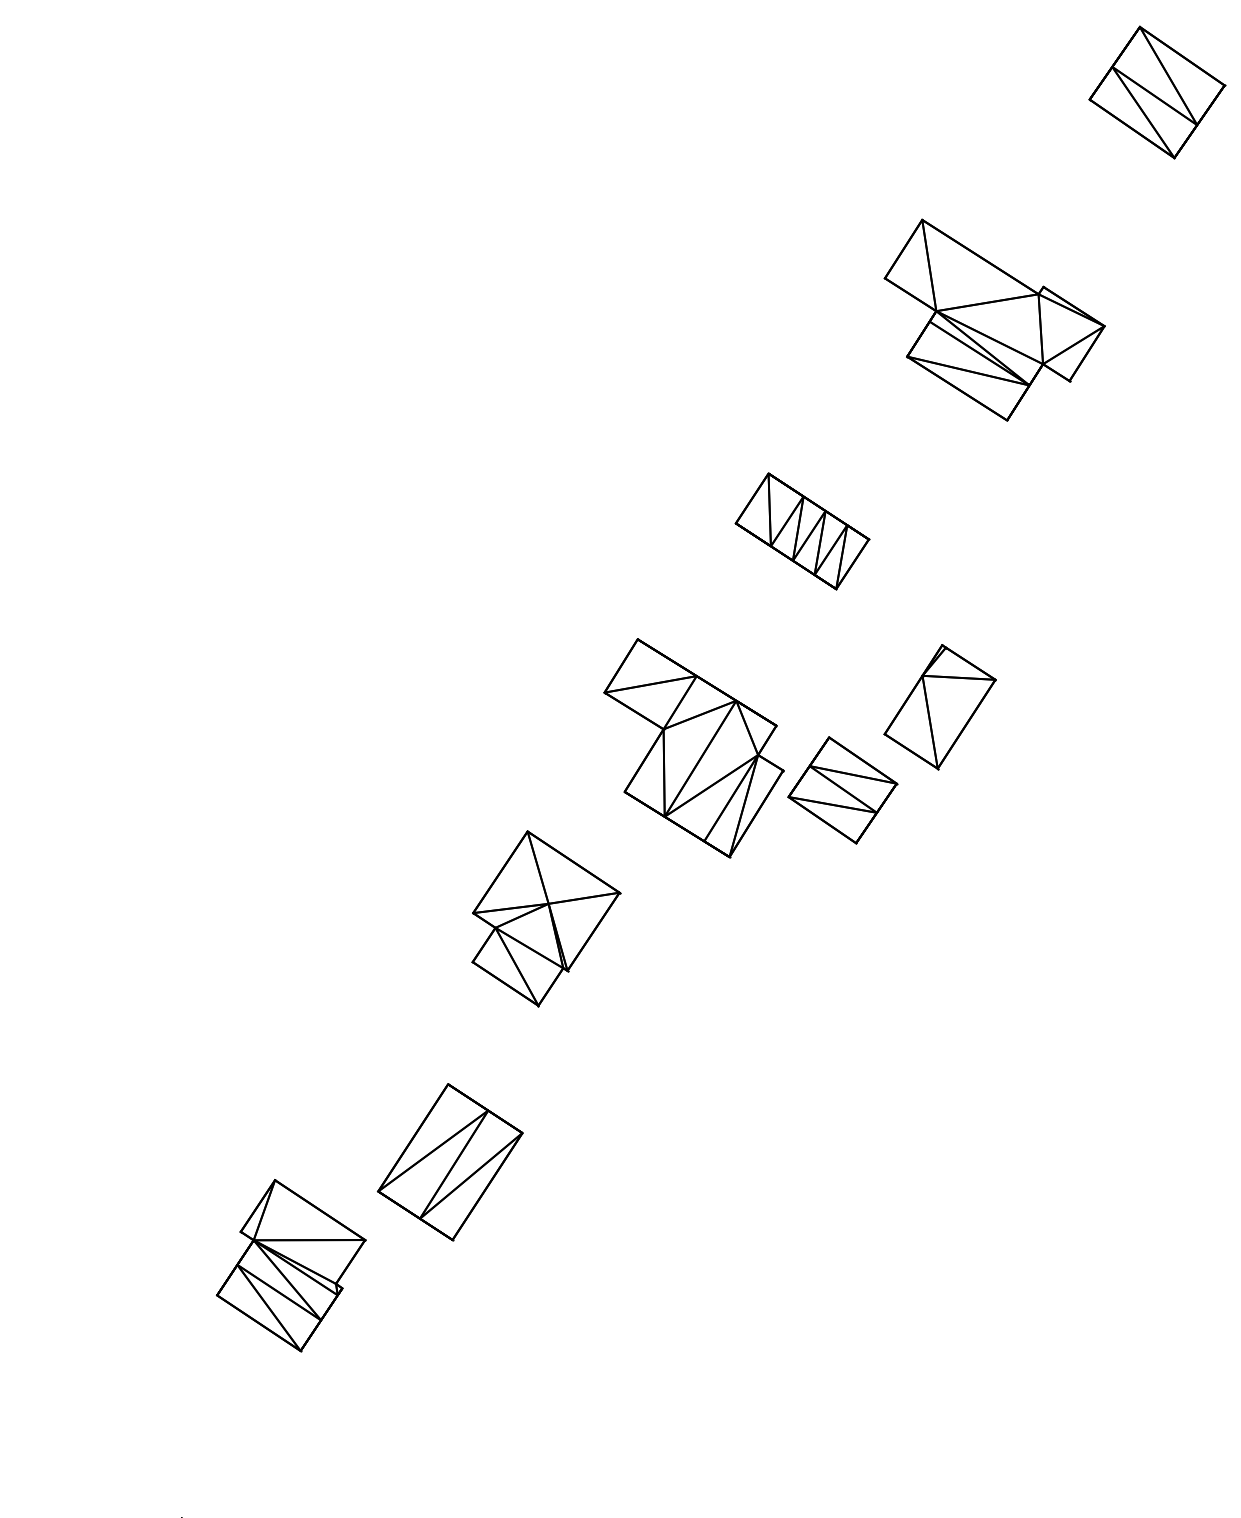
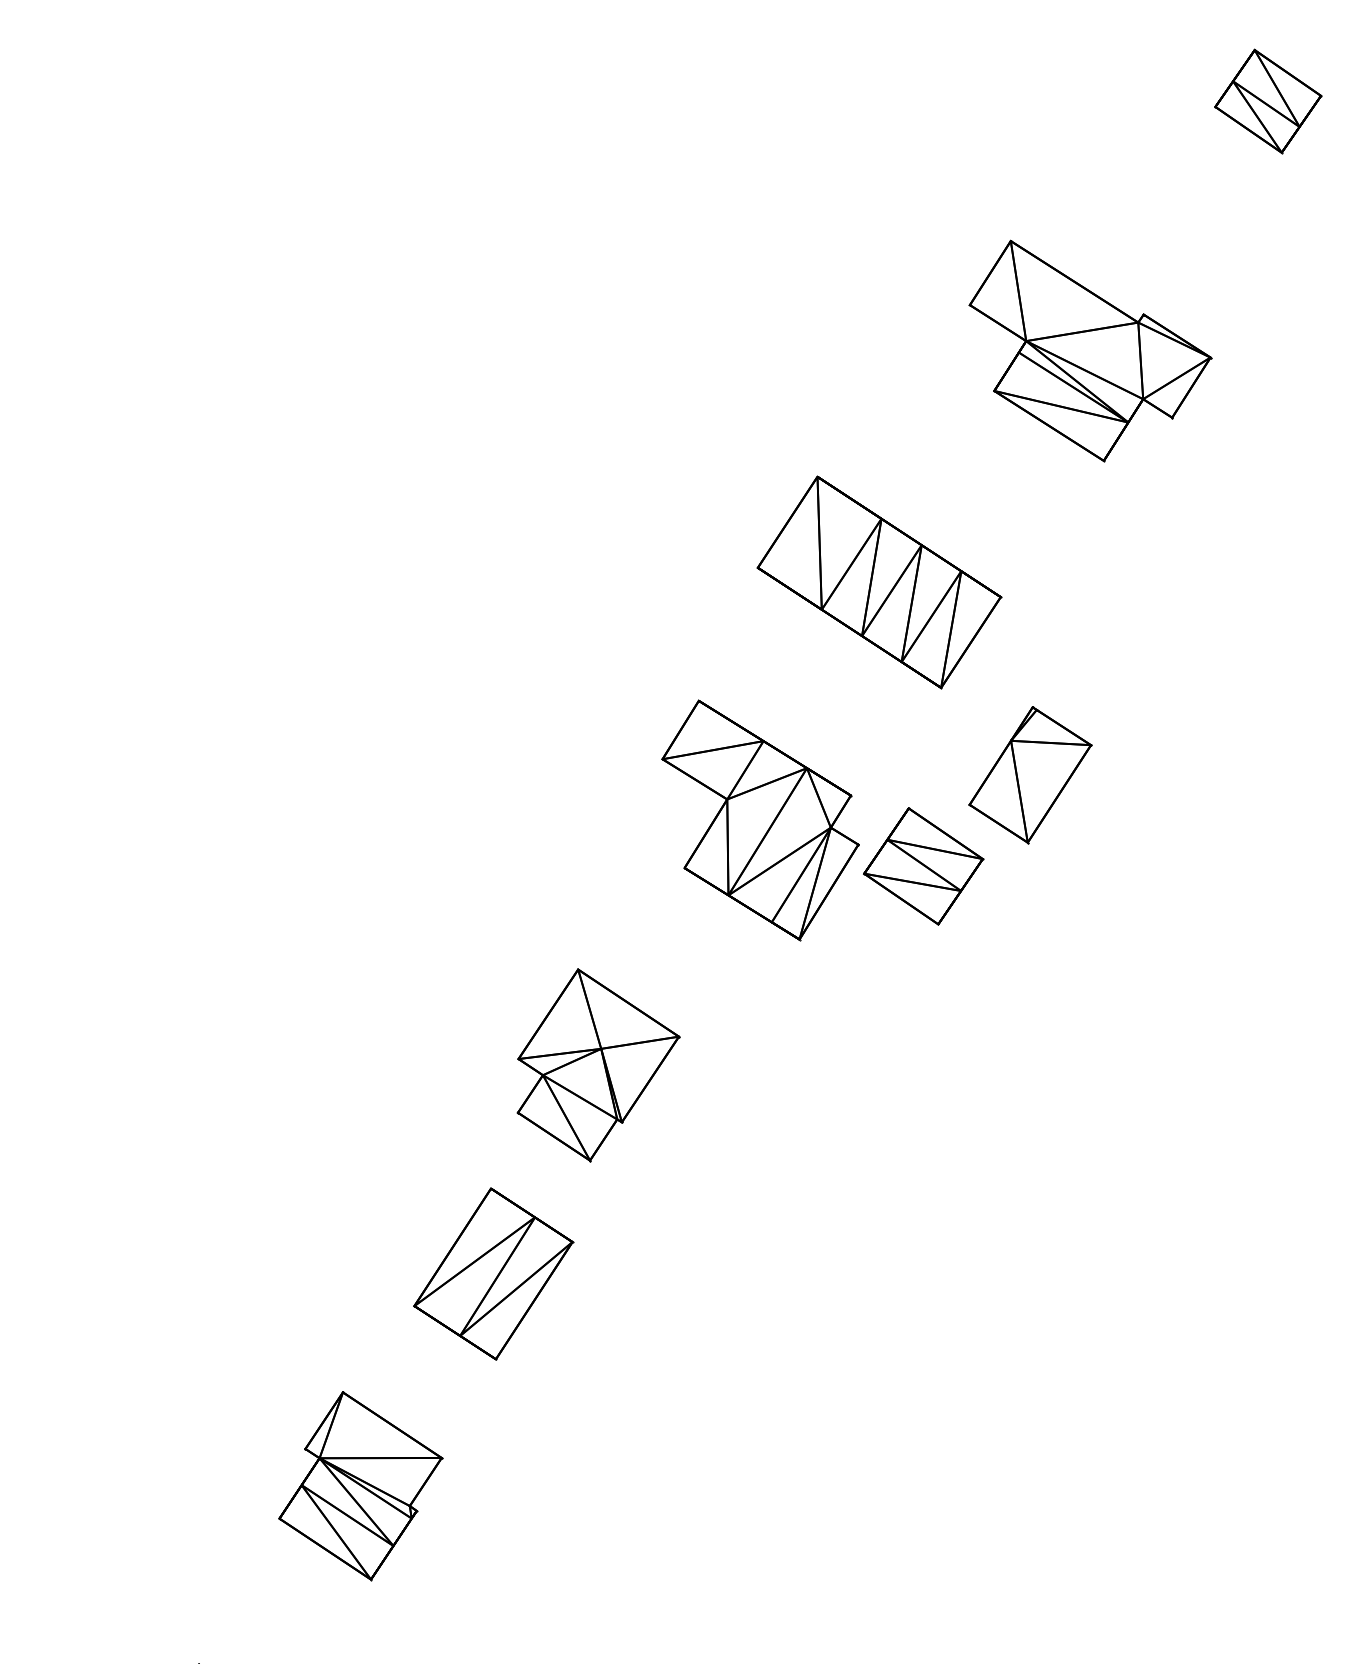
part: (1156, 92) -> (1267, 101), size x0.71
part: (802, 531) -> (879, 582), size x1.67
part: (546, 918) -> (598, 1064), moved
part: (291, 1265) -> (361, 1485), moved

